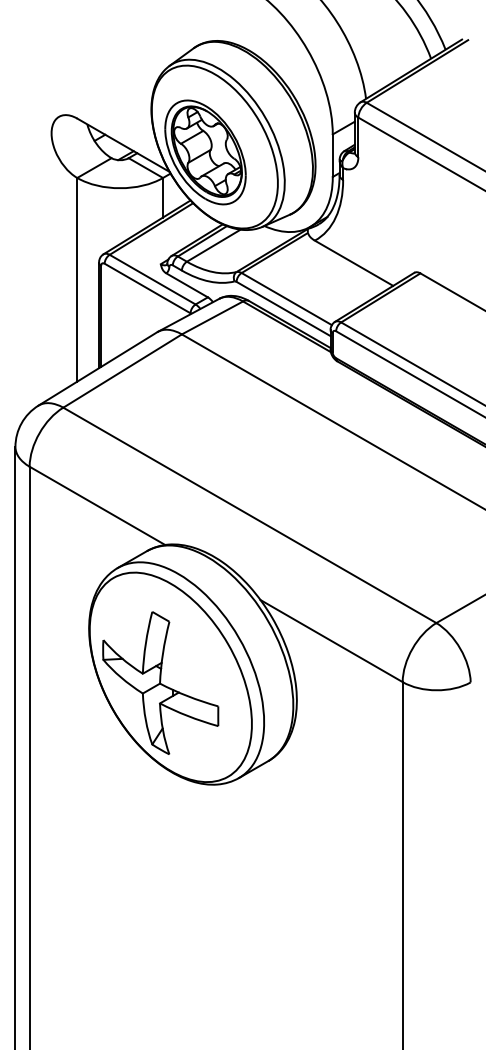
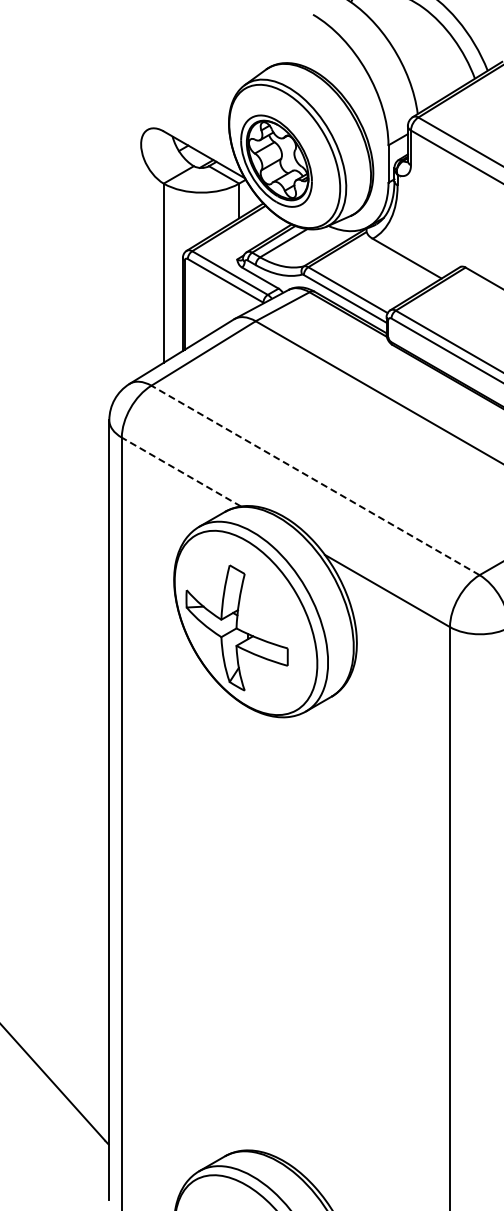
line: (97, 506) -> (181, 472), solid -> dashed
line: (249, 515) -> (315, 480), solid -> dashed

